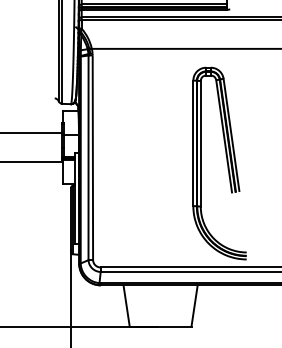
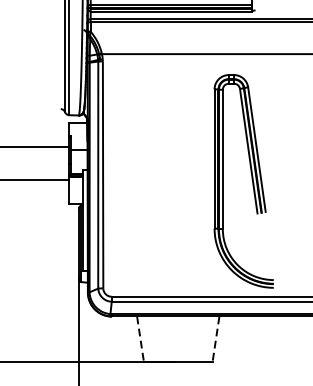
line: (126, 305) -> (140, 338), solid -> dashed
line: (194, 305) -> (215, 338), solid -> dashed

